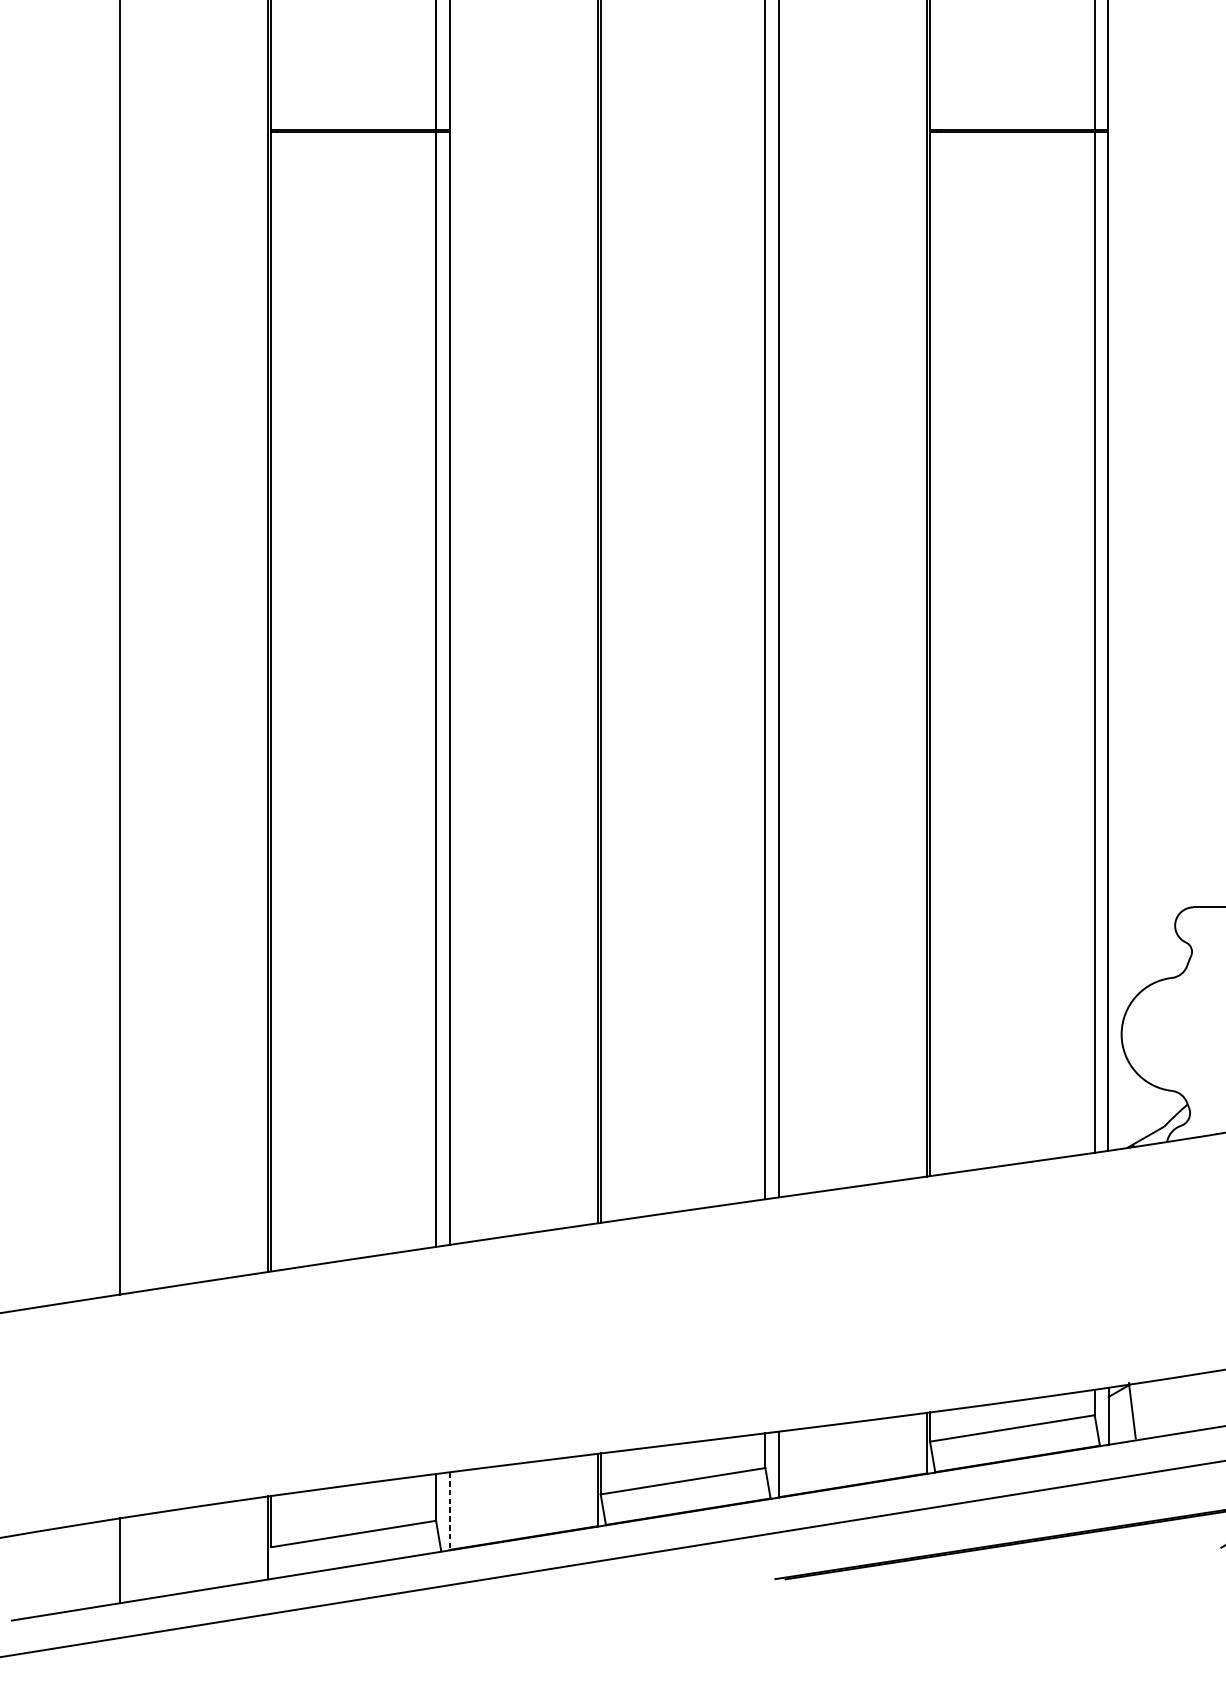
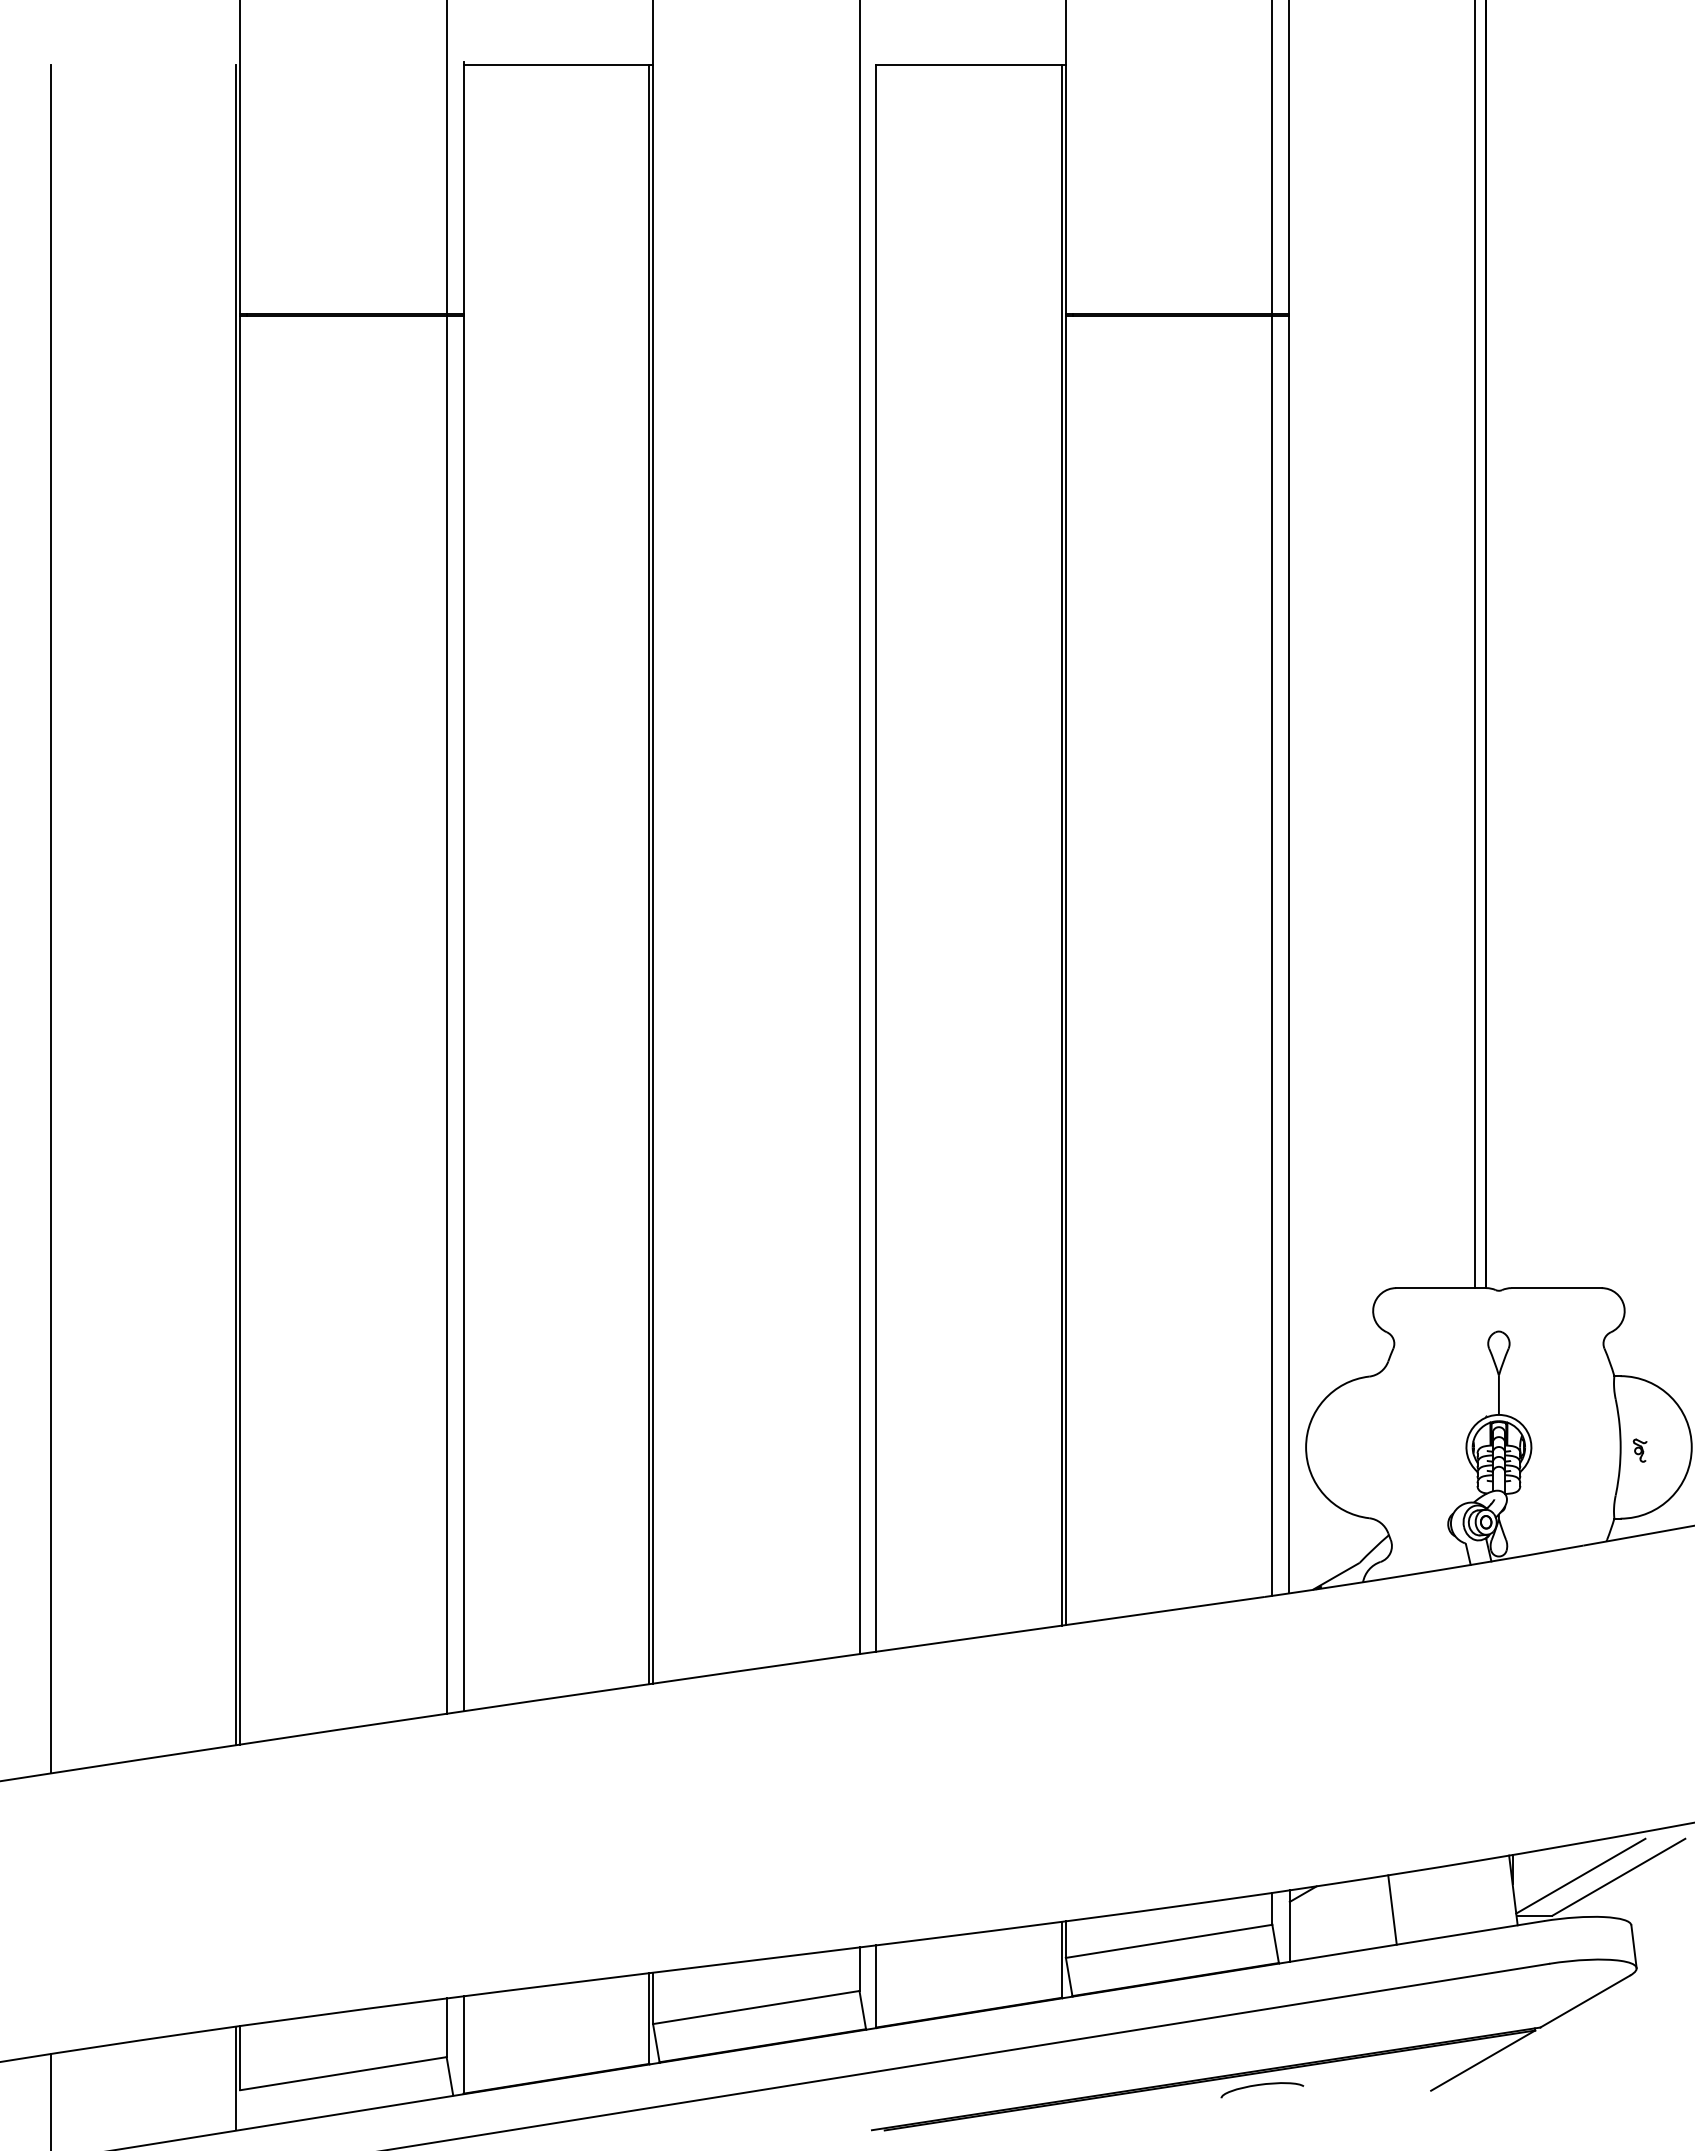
line: (1132, 1410) -> (1392, 1909), moved
line: (449, 1511) -> (463, 2045), dashed -> solid
curve: (1086, 1543) -> (1262, 2085), added

